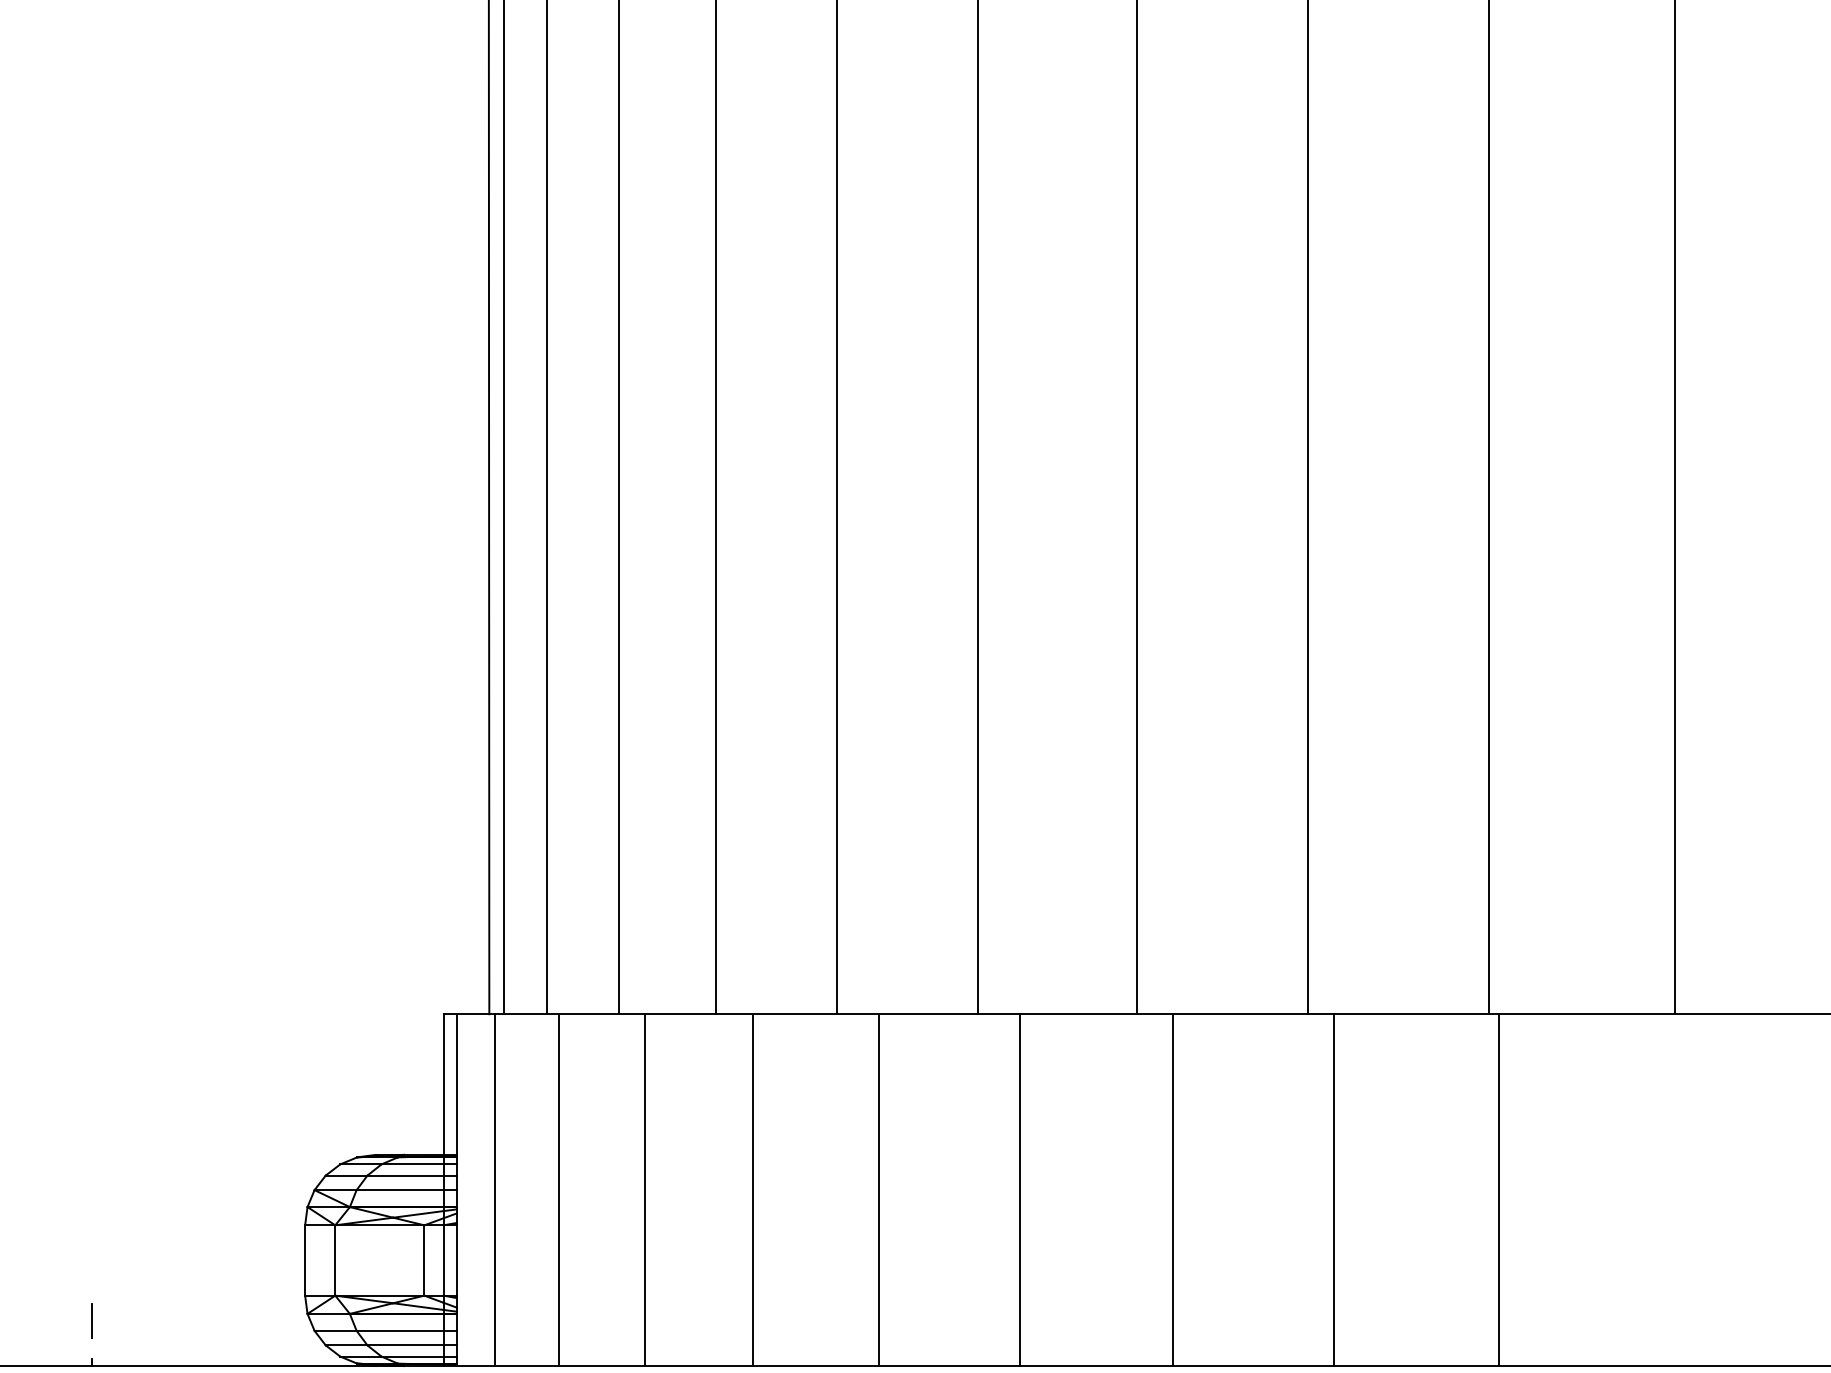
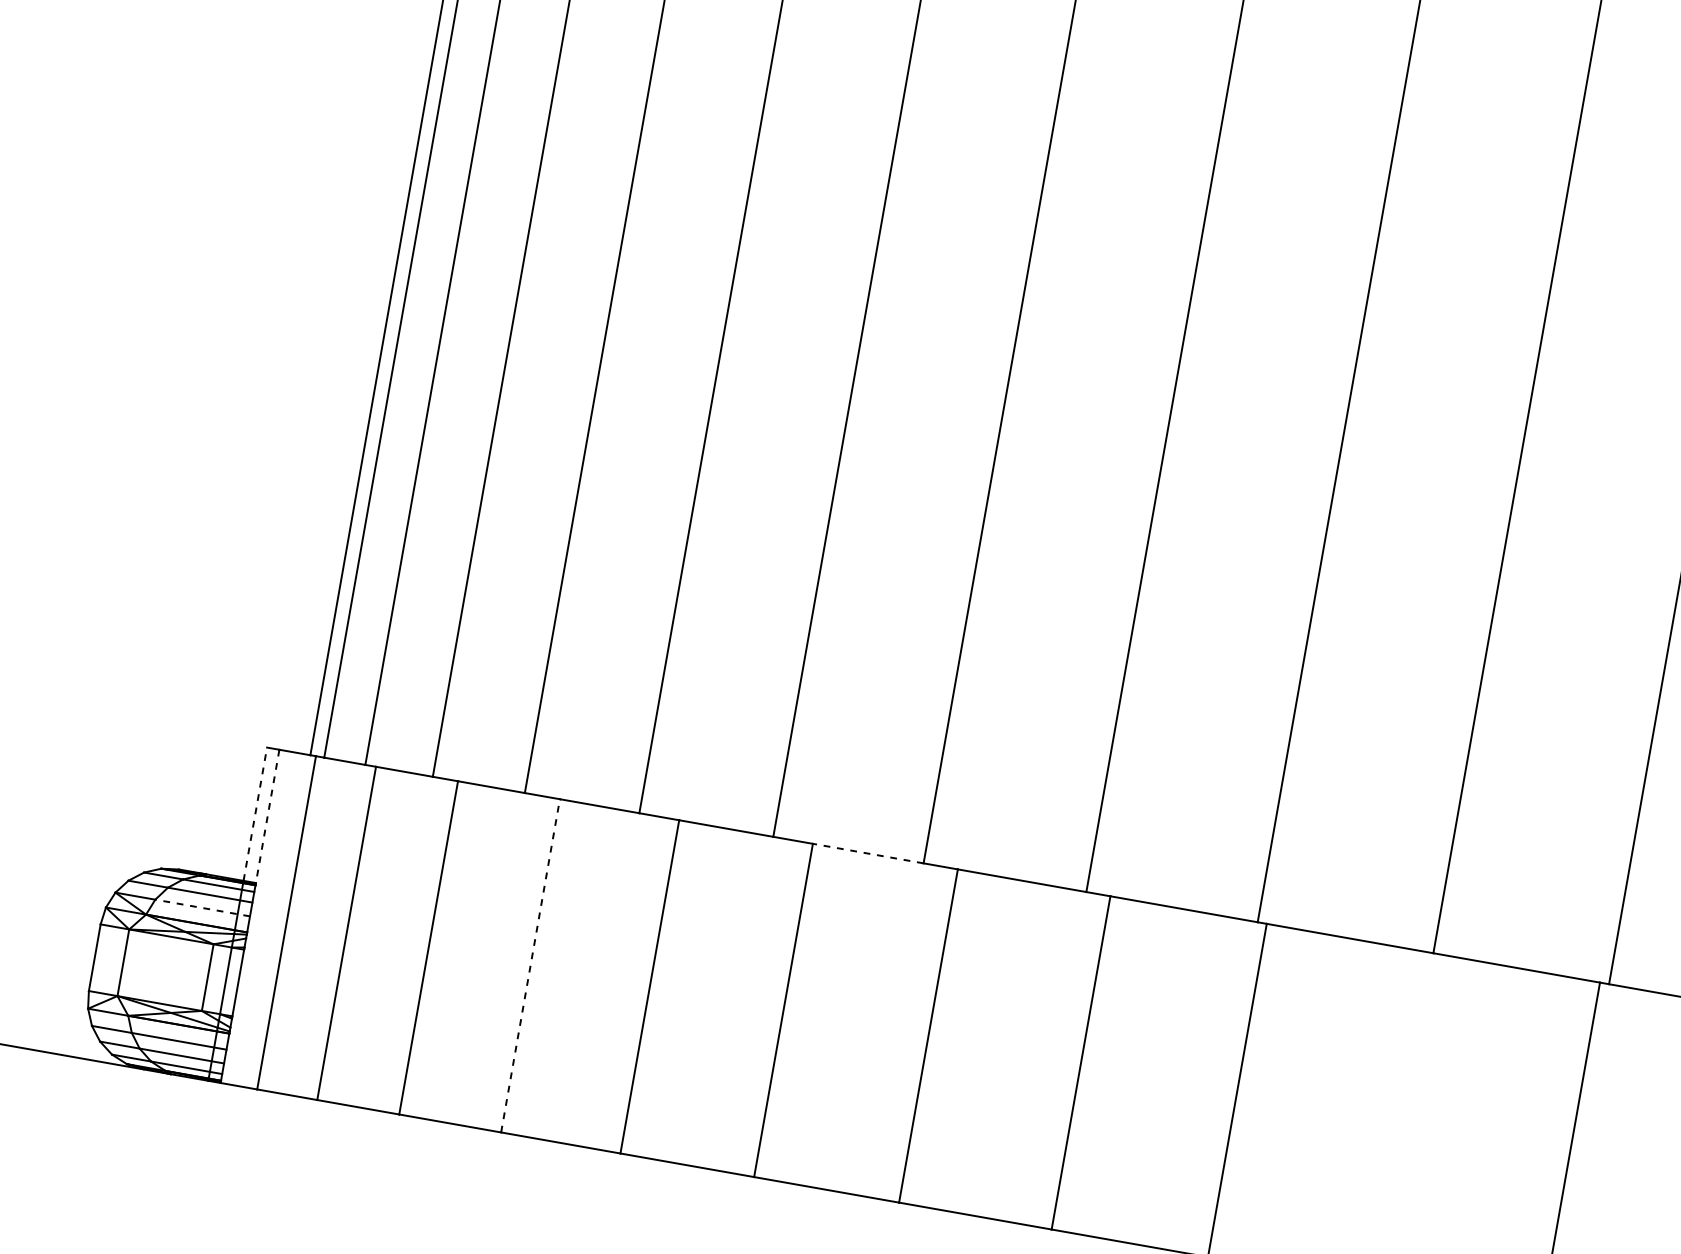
line: (1077, 1014) -> (867, 853), solid -> dashed
line: (443, 1084) -> (255, 814), solid -> dashed
line: (456, 1085) -> (267, 817), solid -> dashed
line: (406, 1190) -> (202, 908), solid -> dashed
line: (752, 1190) -> (530, 966), solid -> dashed

